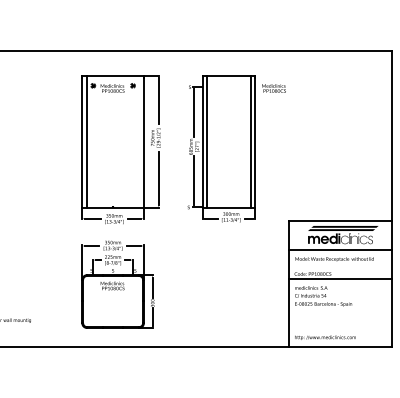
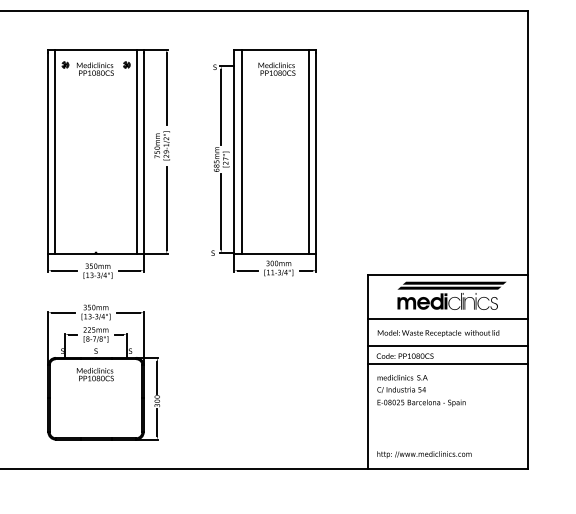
text: (273, 88) -> (276, 69), moved
line: (139, 141) -> (136, 151), added
line: (340, 267) -> (447, 346), added

